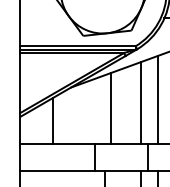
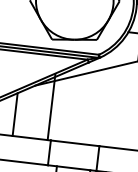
line: (157, 100) -> (113, 106), removed
line: (140, 103) -> (97, 107), removed
line: (111, 108) -> (51, 107), moved

